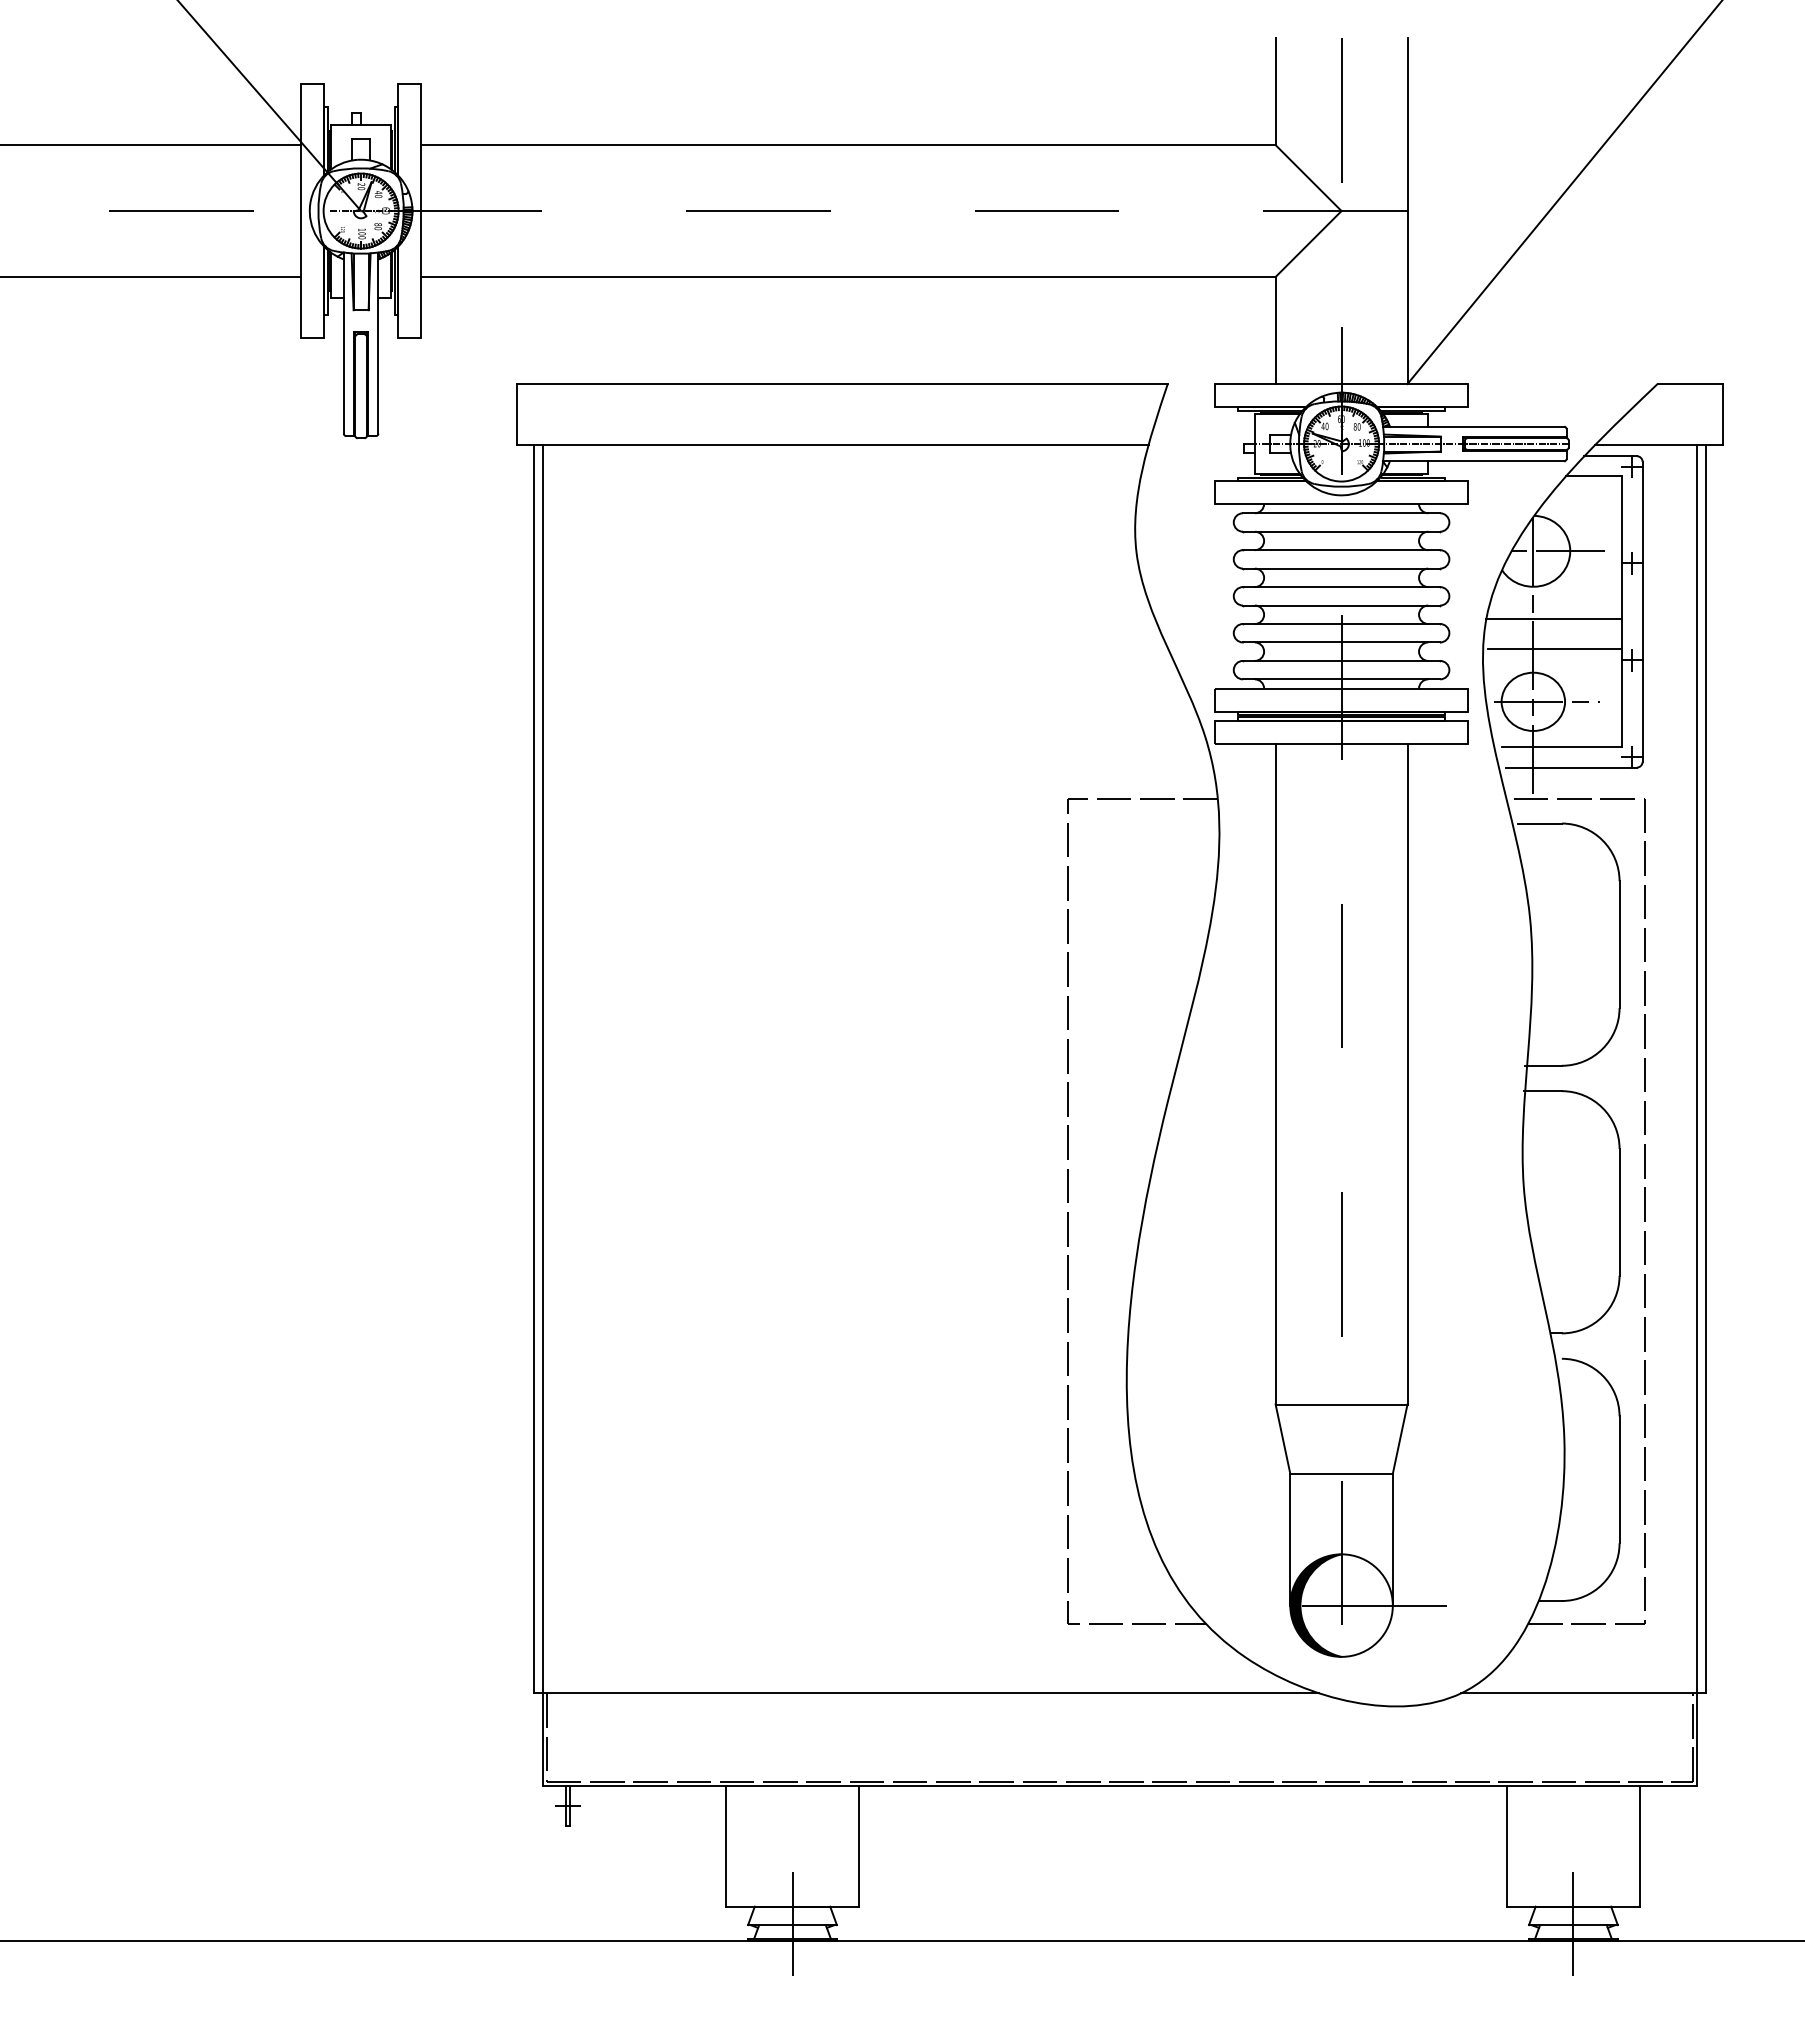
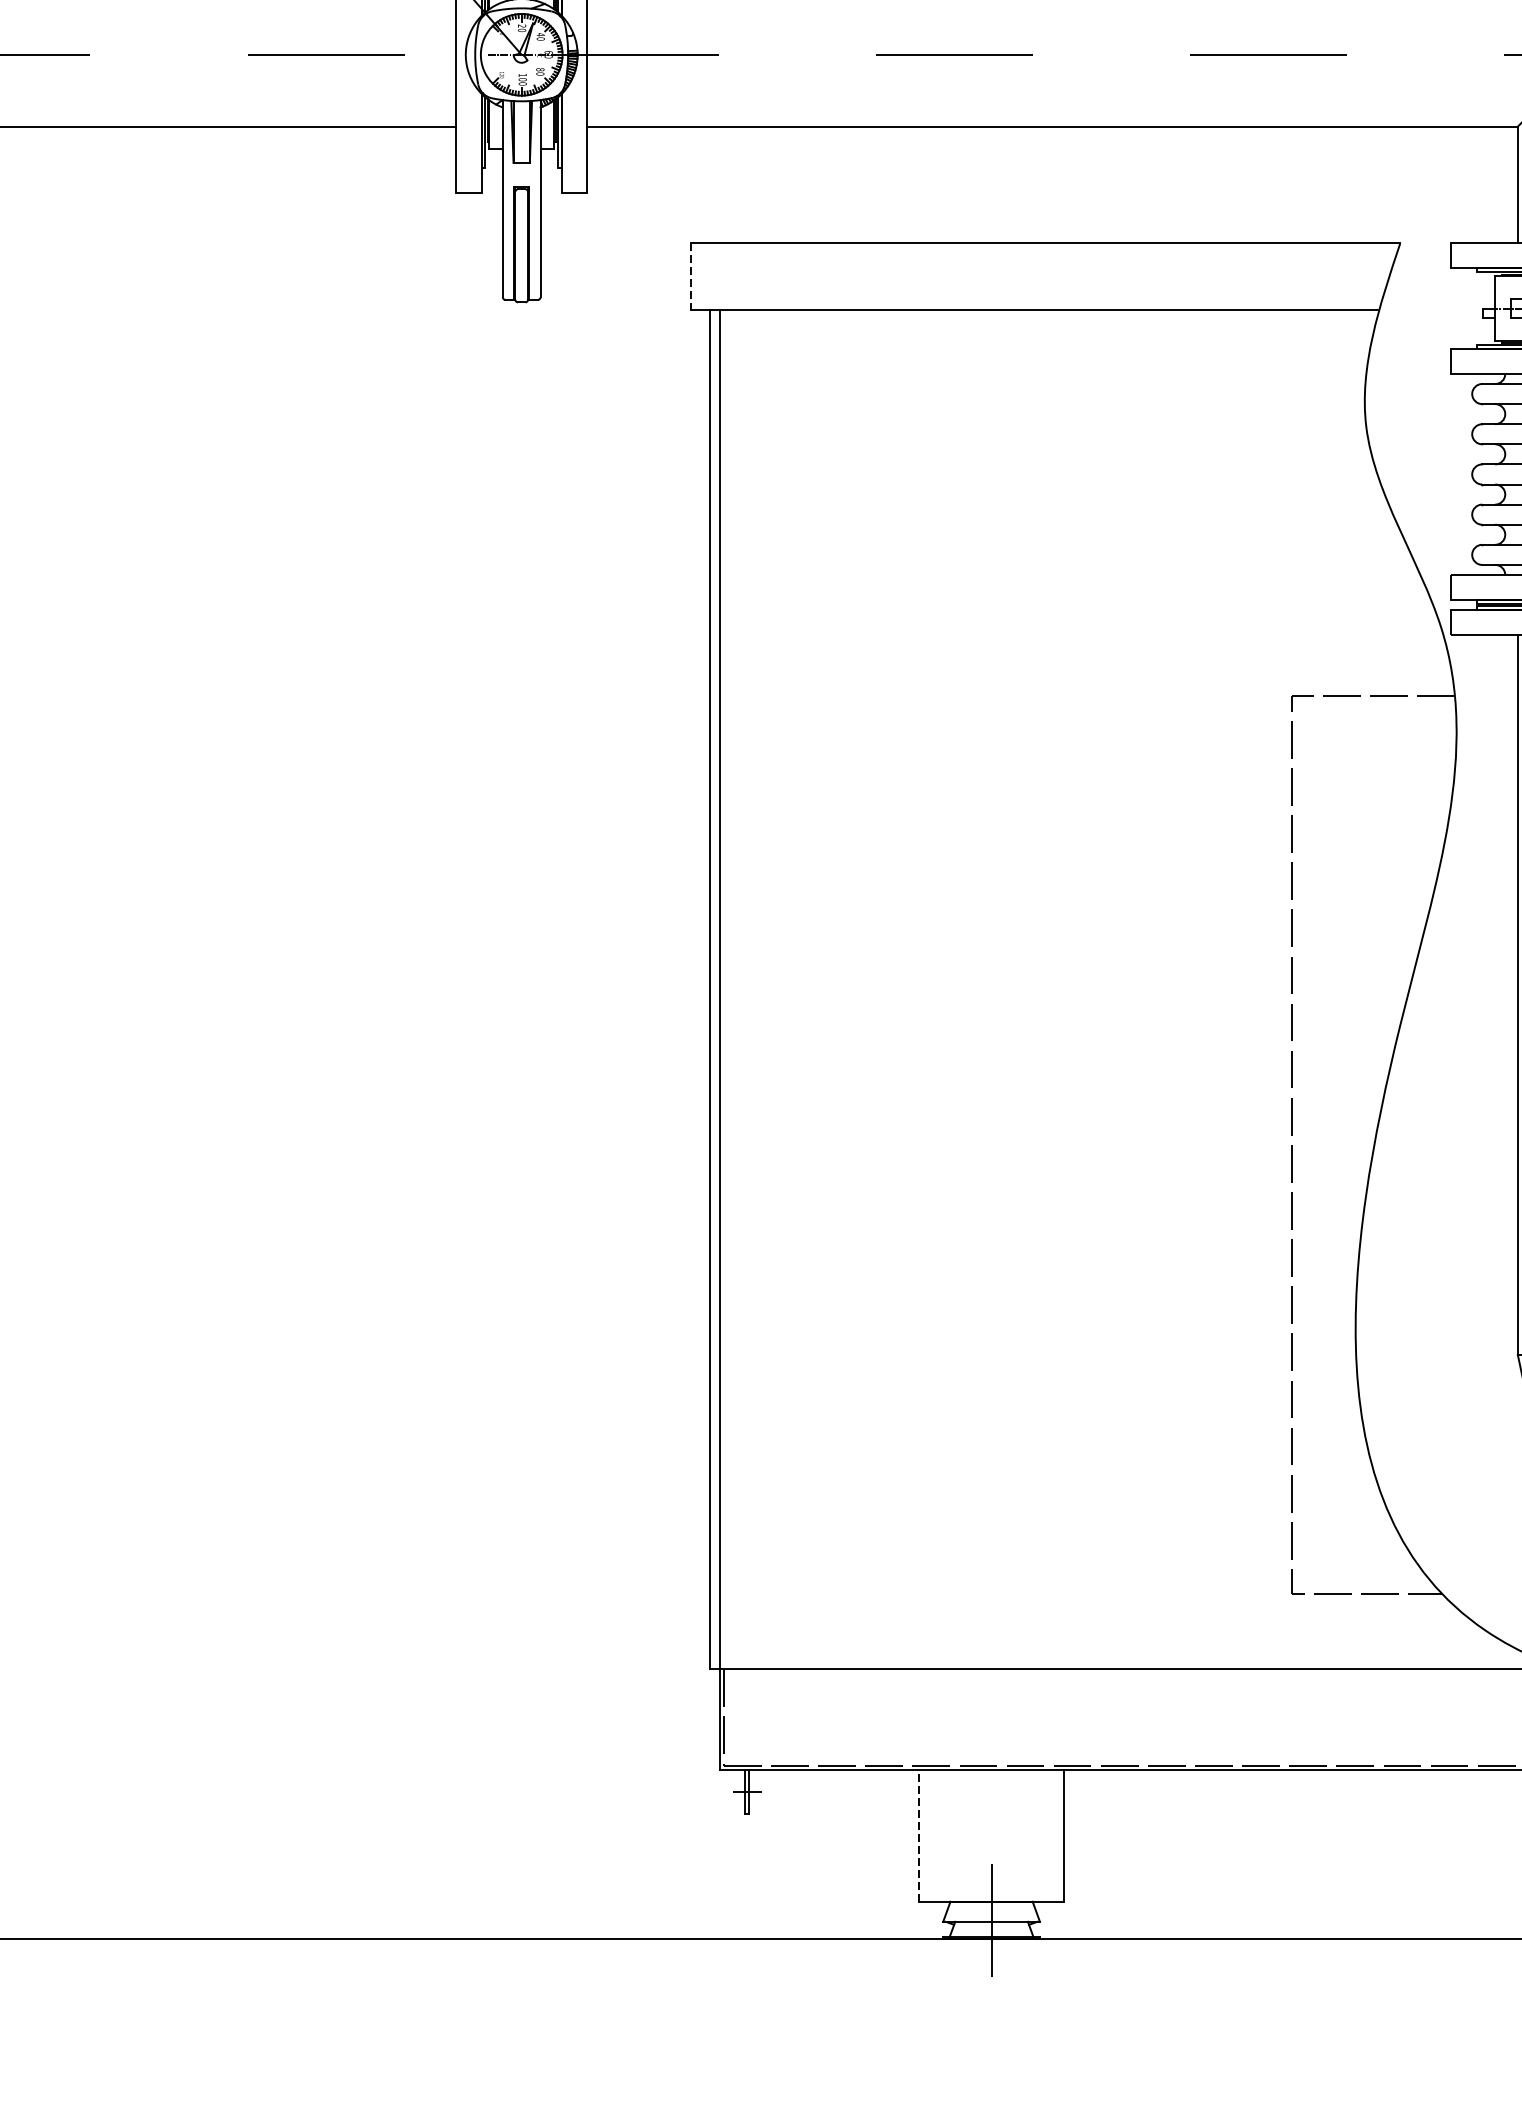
line: (516, 414) -> (690, 276), solid -> dashed
line: (726, 1846) -> (919, 1836), solid -> dashed

